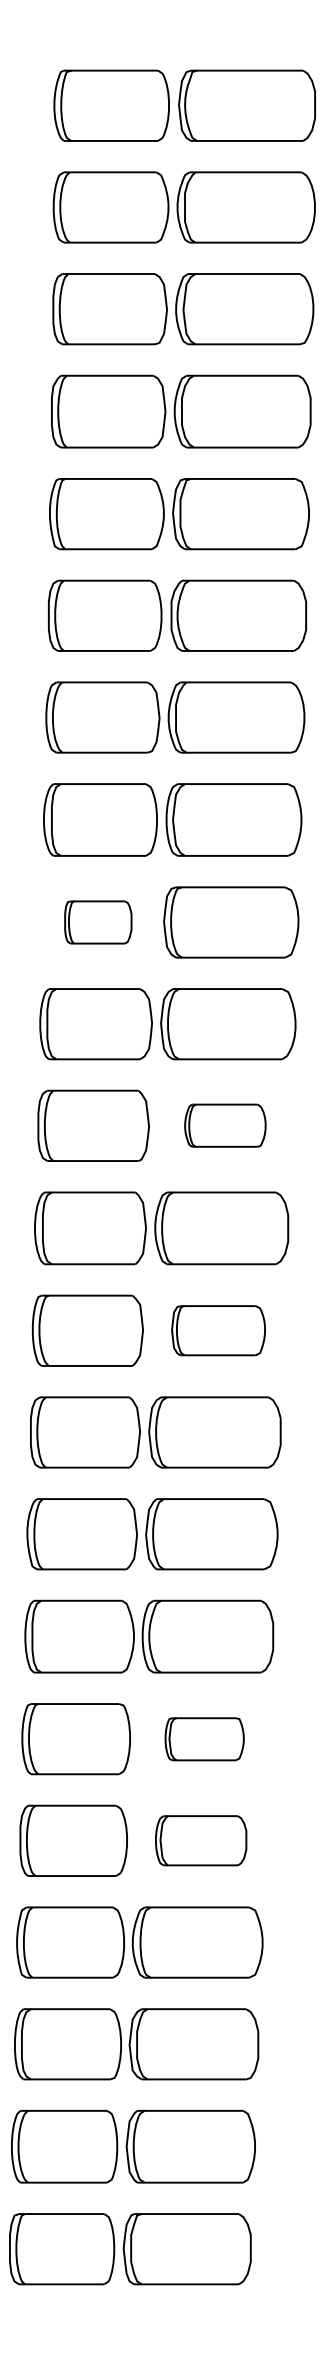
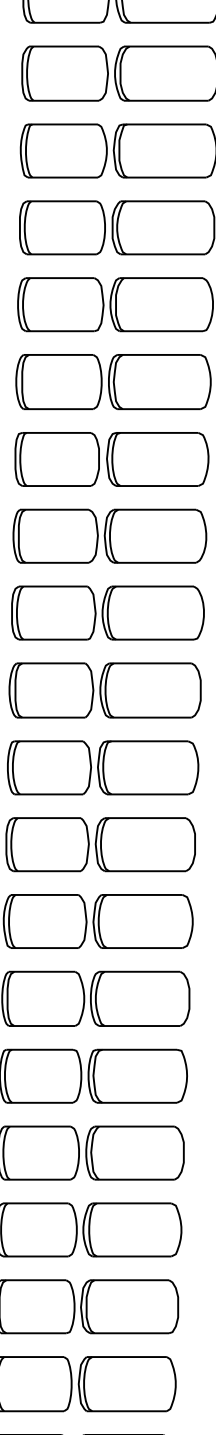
part: (98, 922) -> (57, 459), size x1.67
part: (225, 1125) -> (153, 612), size x1.67
part: (218, 1330) -> (148, 767), size x1.43
part: (204, 1739) -> (137, 1076), size x1.67
part: (200, 1840) -> (134, 1152), size x1.43

